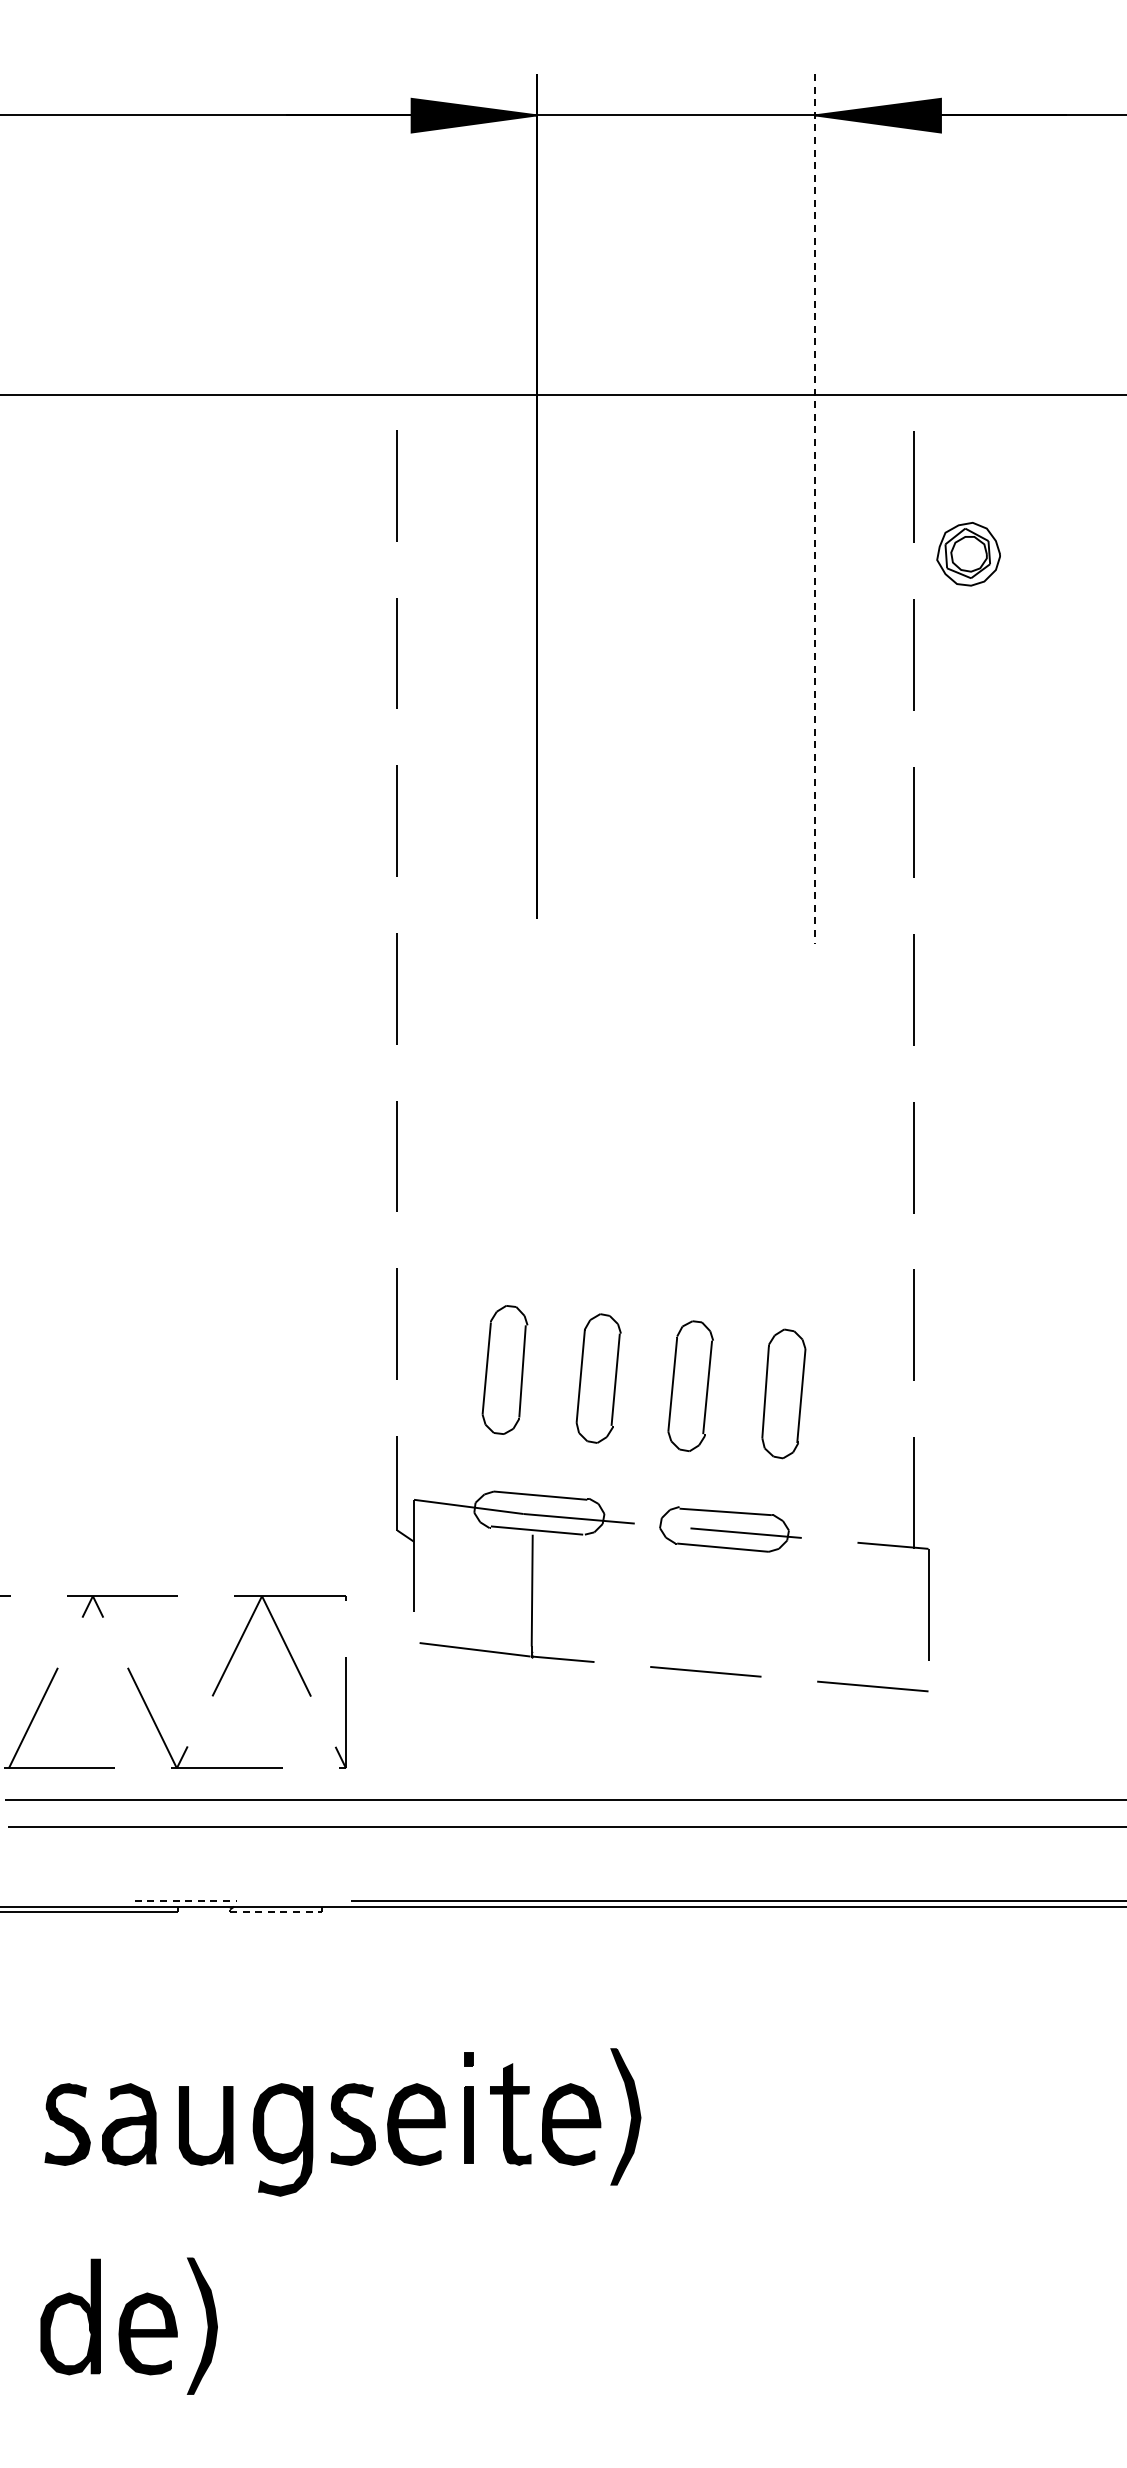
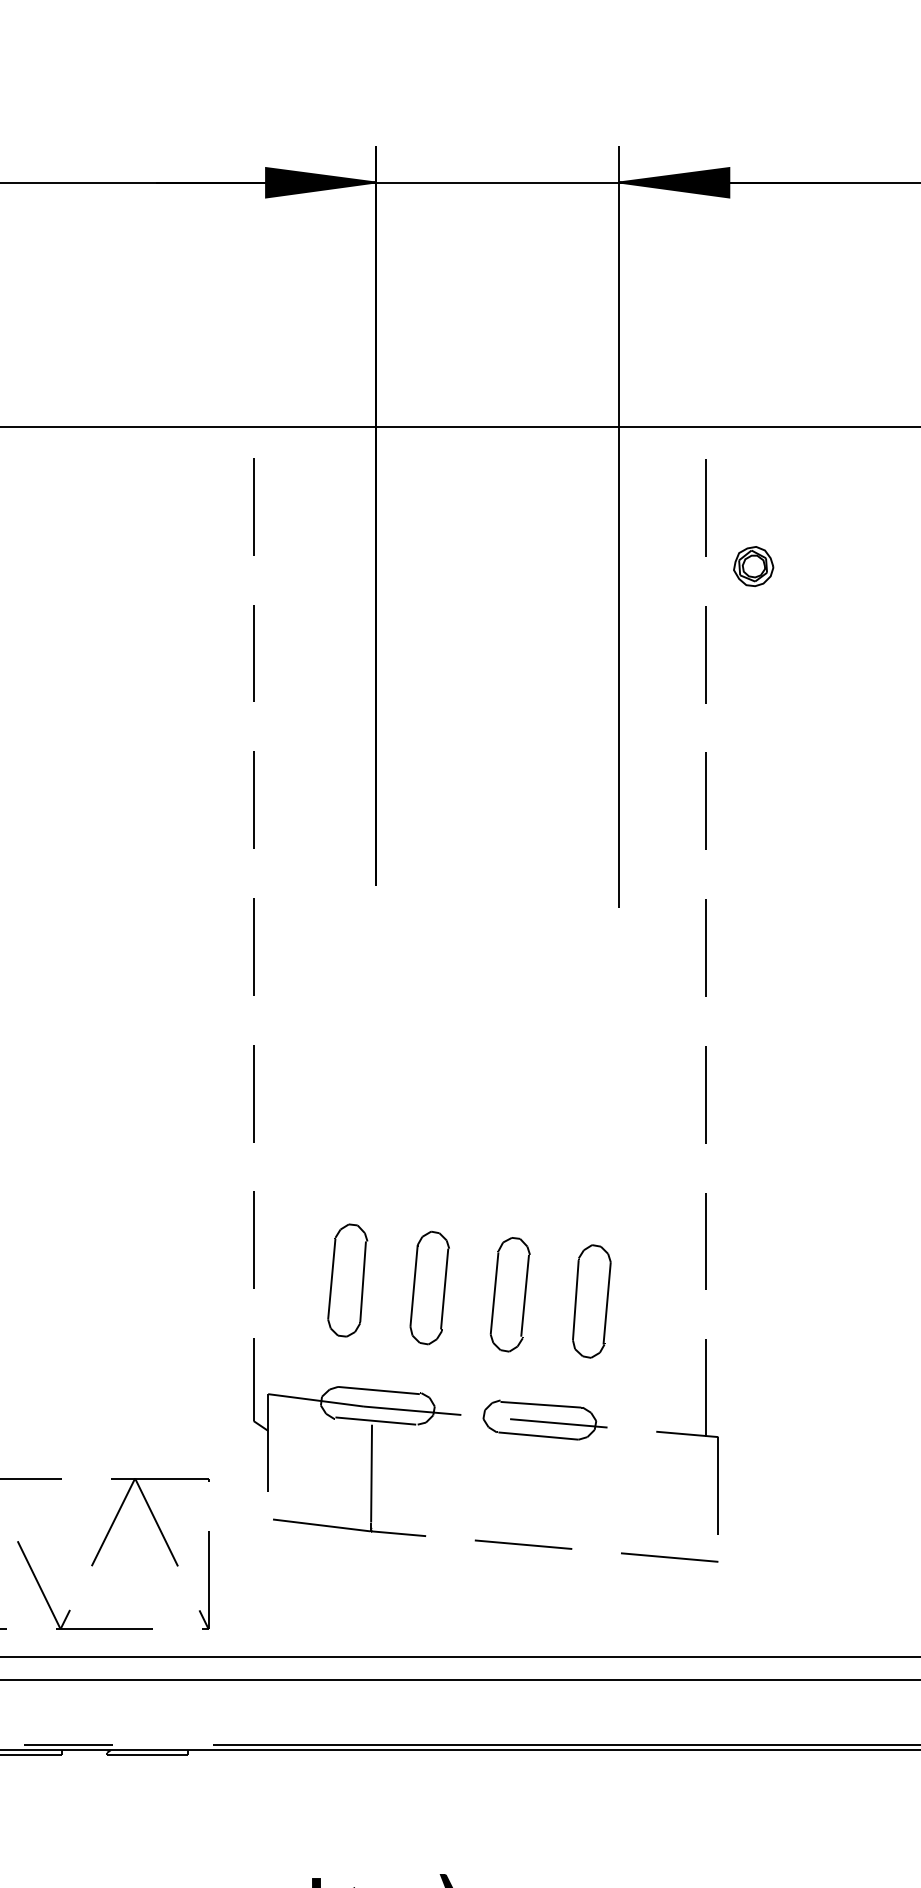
line: (814, 508) -> (618, 526), dashed -> solid
part: (968, 553) -> (753, 565), size x0.71
line: (185, 1900) -> (68, 1744), dashed -> solid
line: (276, 1912) -> (147, 1755), dashed -> solid

